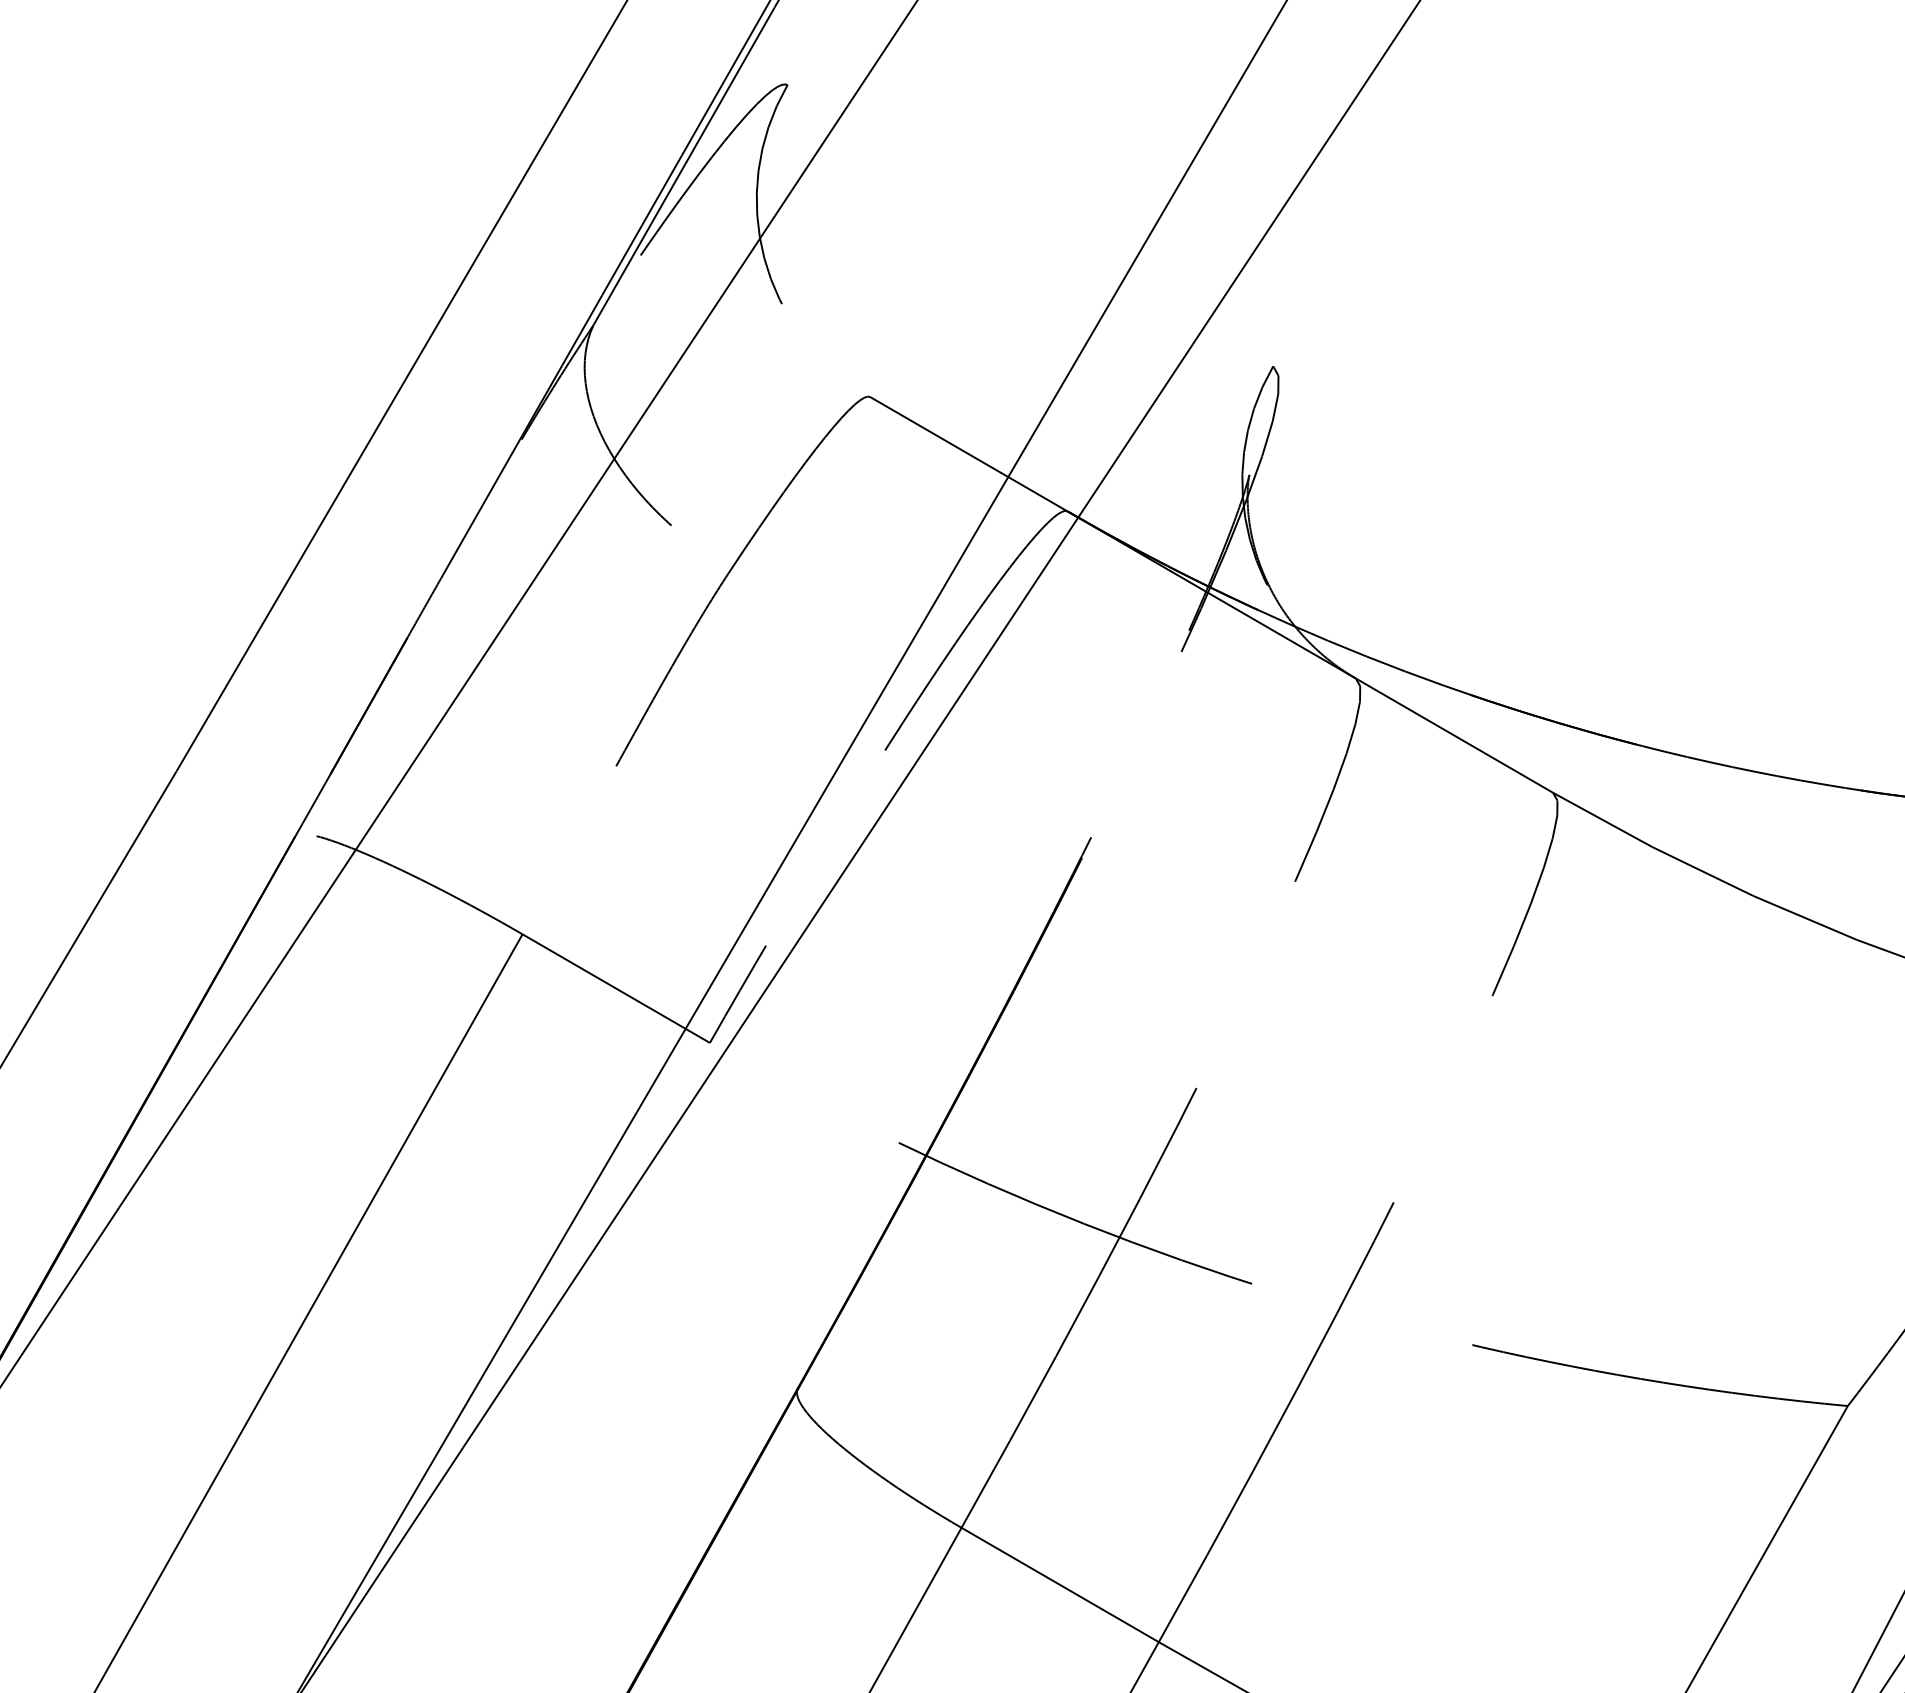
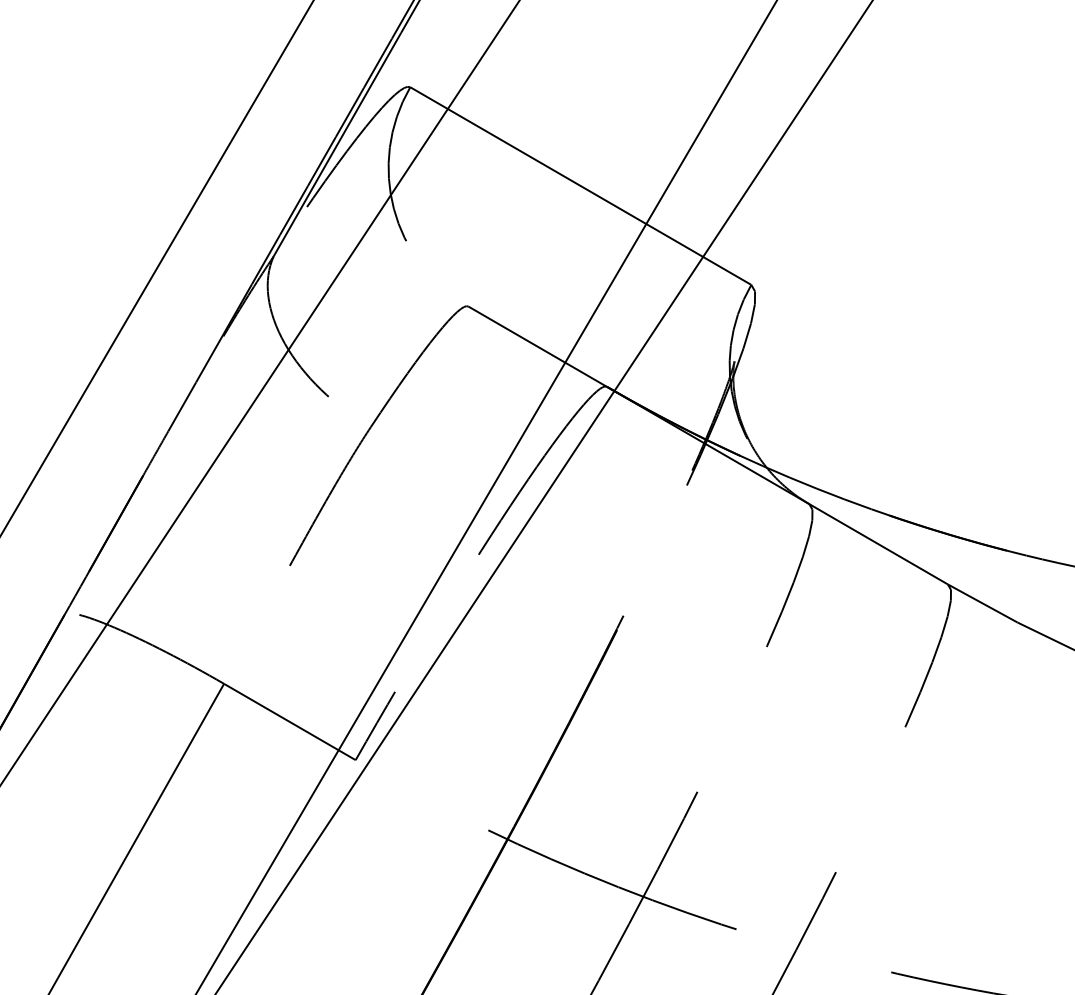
line: (1030, 225) -> (580, 185), added

